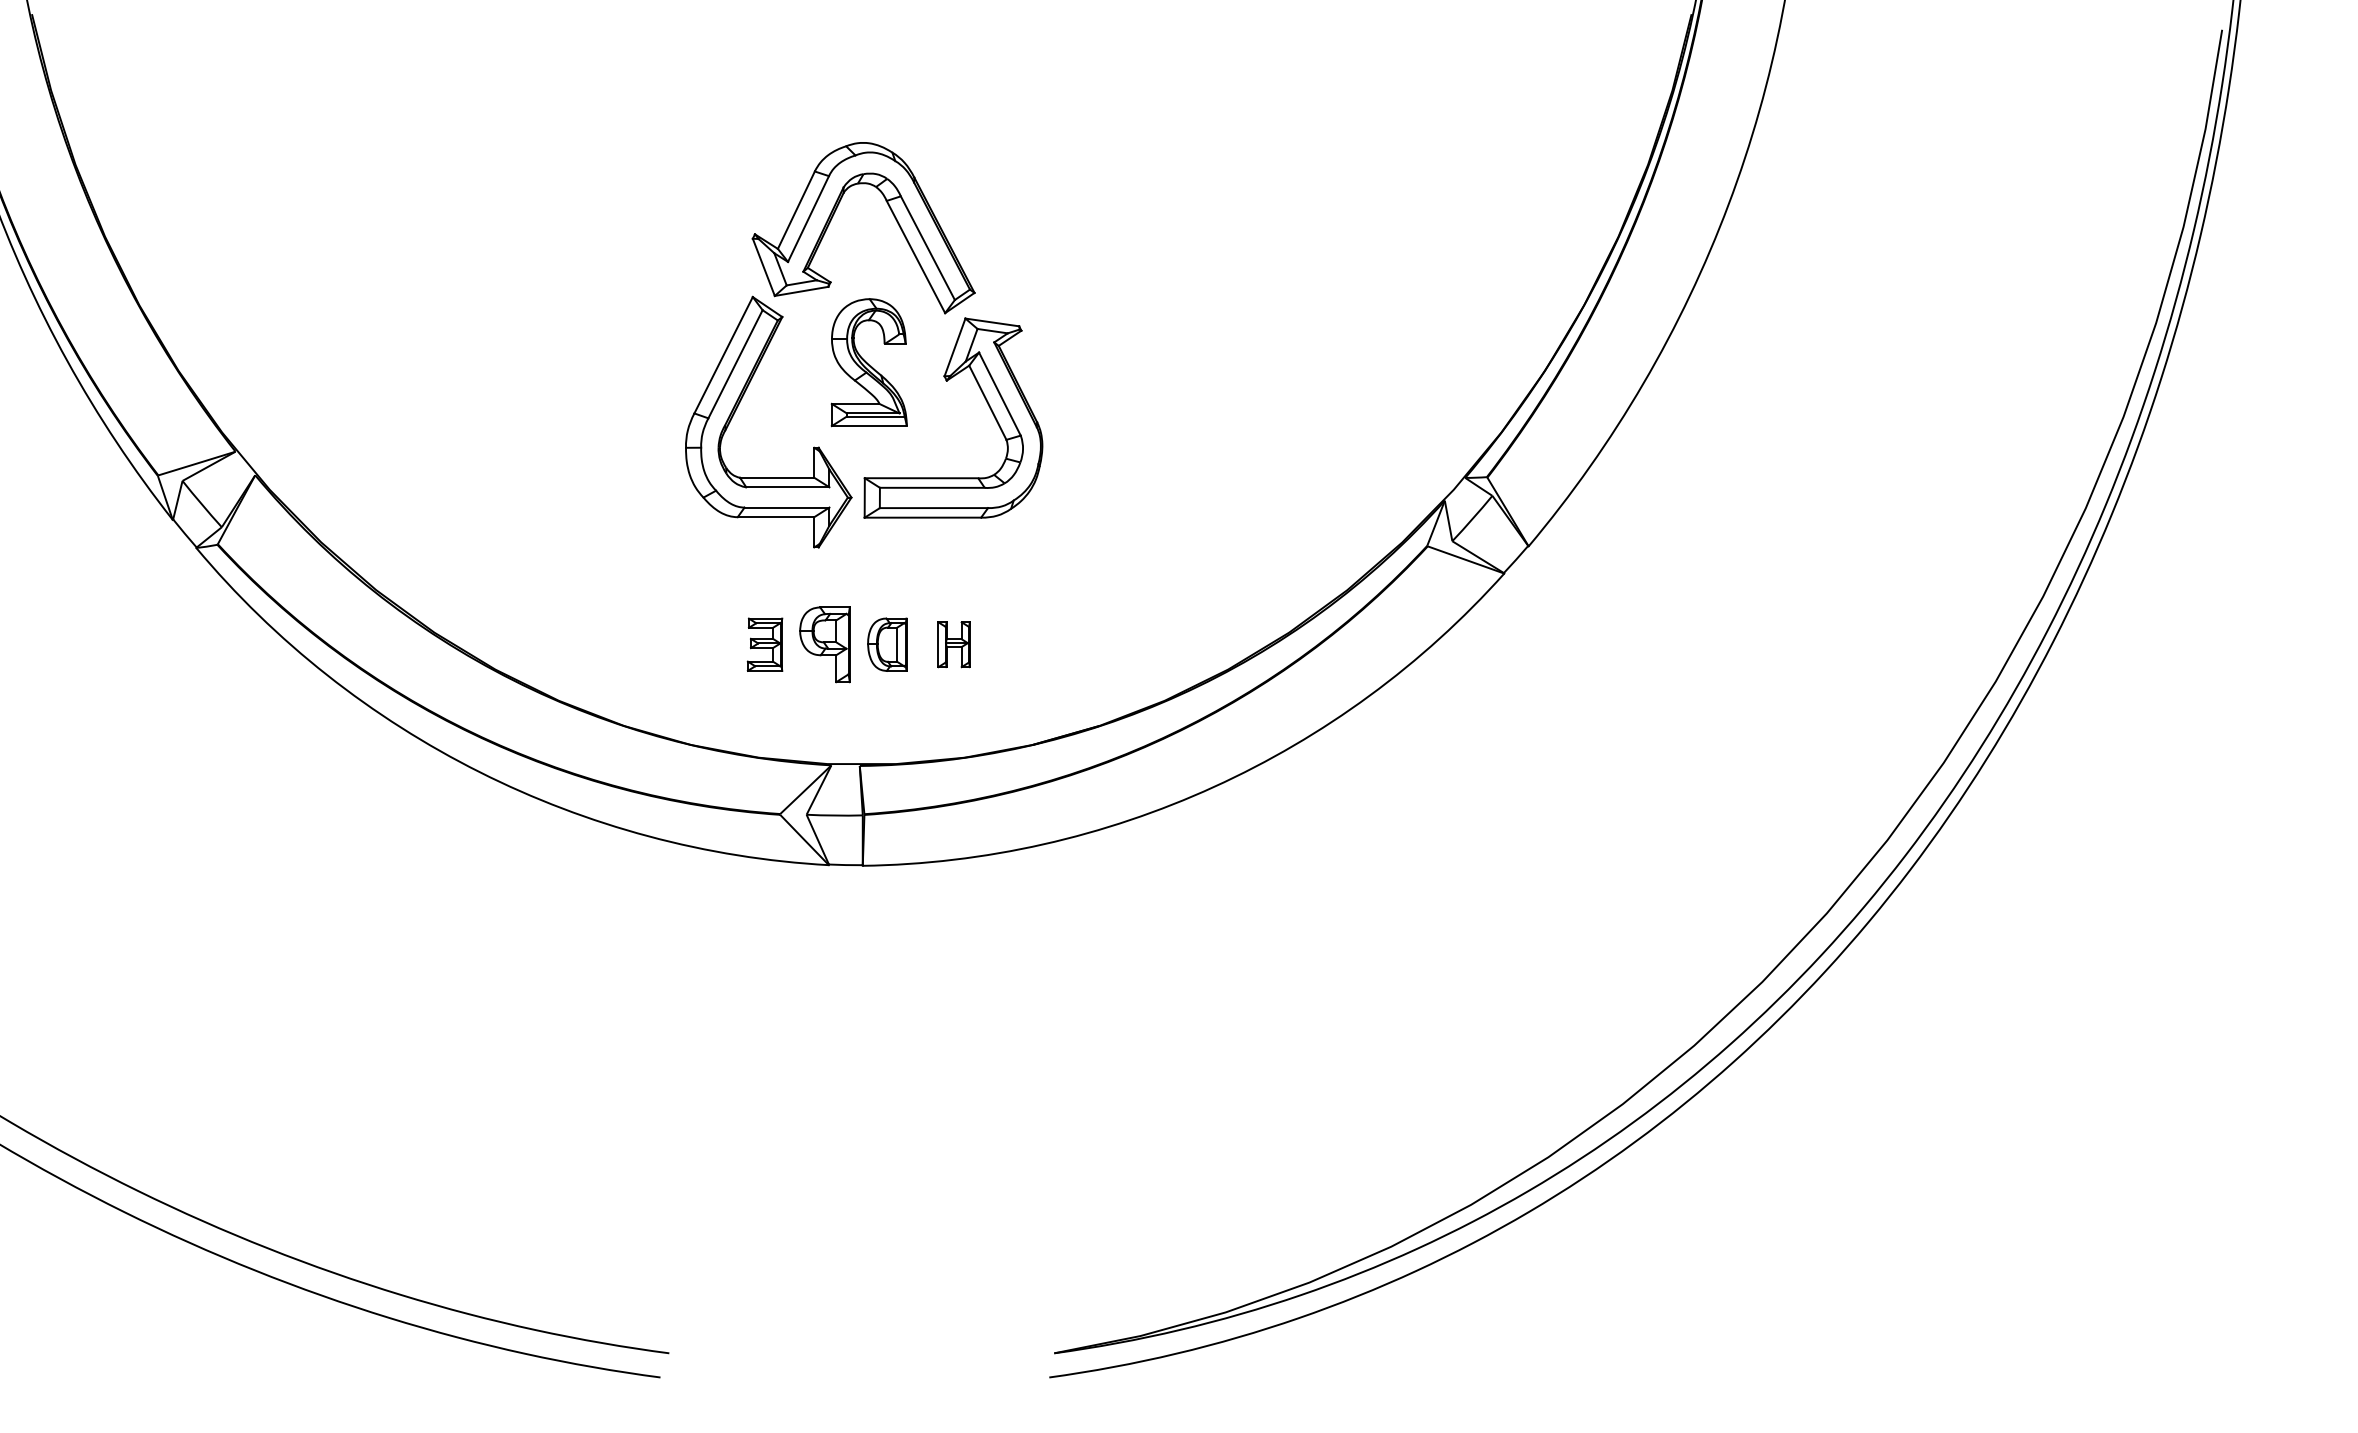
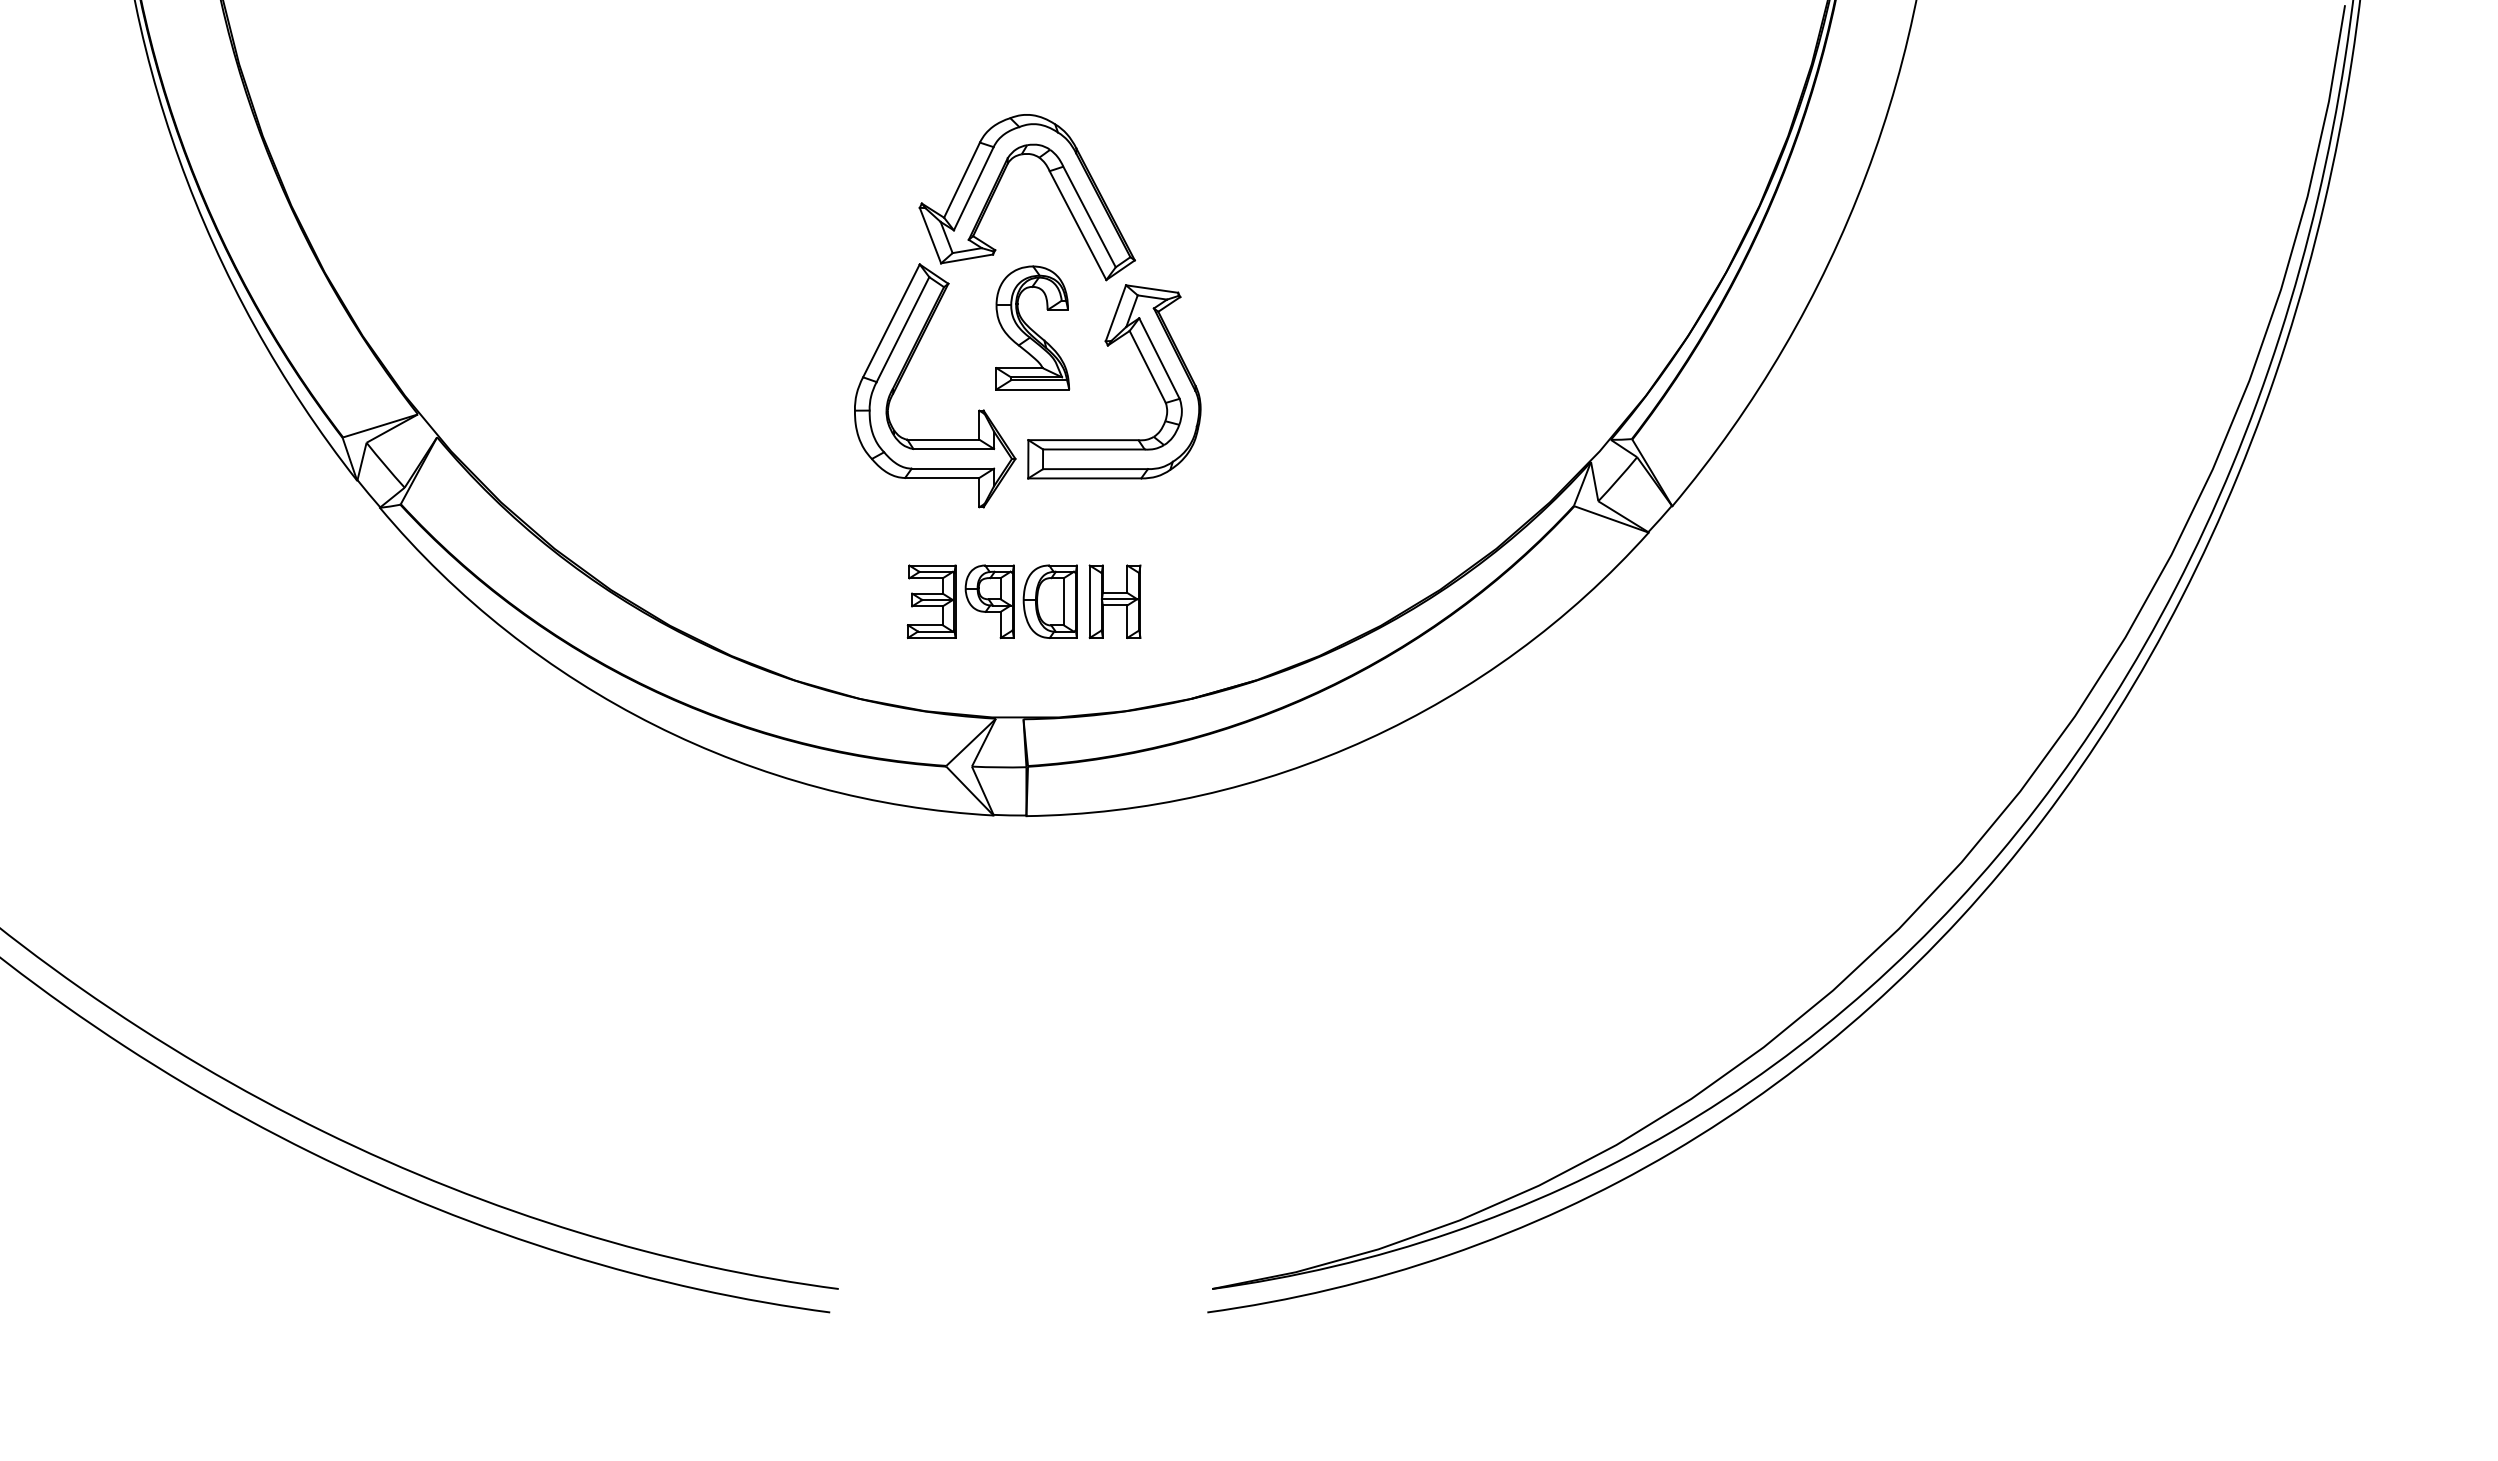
part: (764, 644) -> (931, 601), size x1.43
part: (886, 644) -> (1049, 601), size x1.43
part: (953, 644) -> (1114, 601), size x1.67

